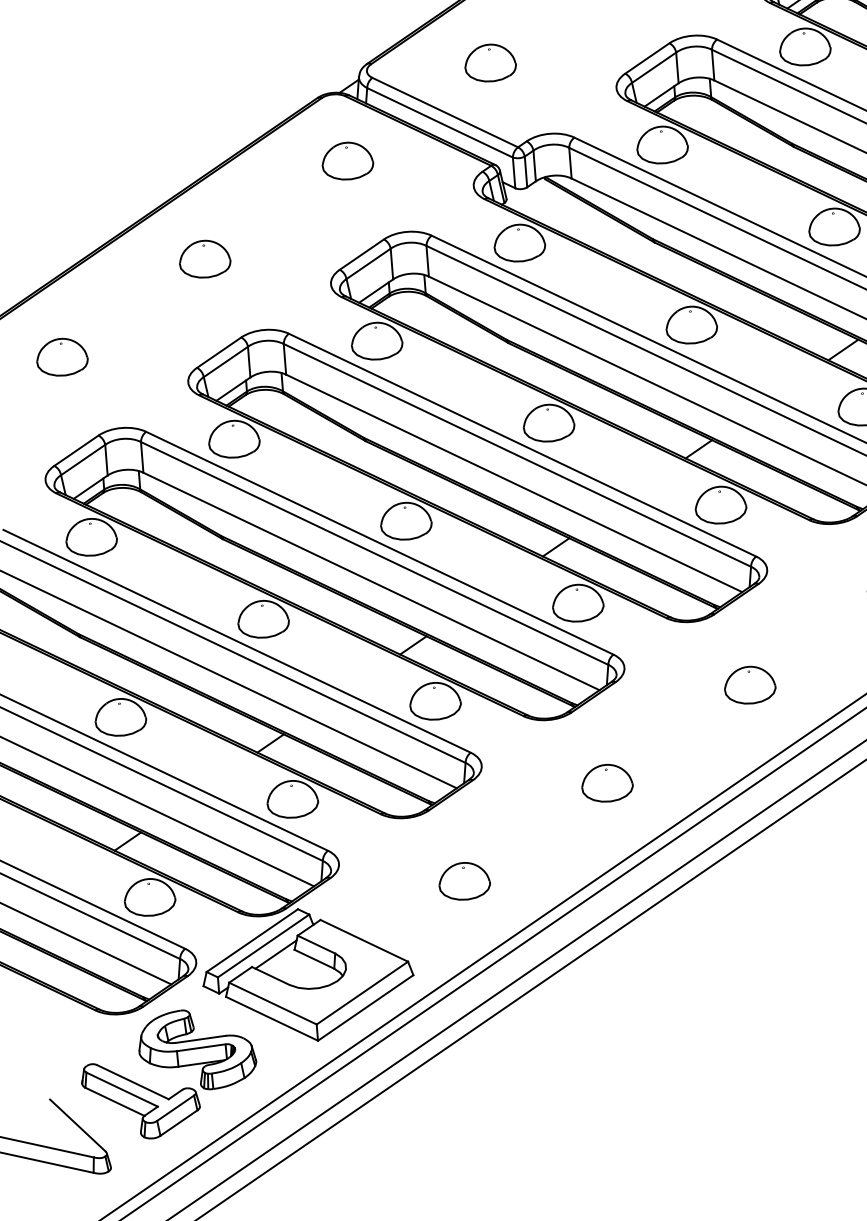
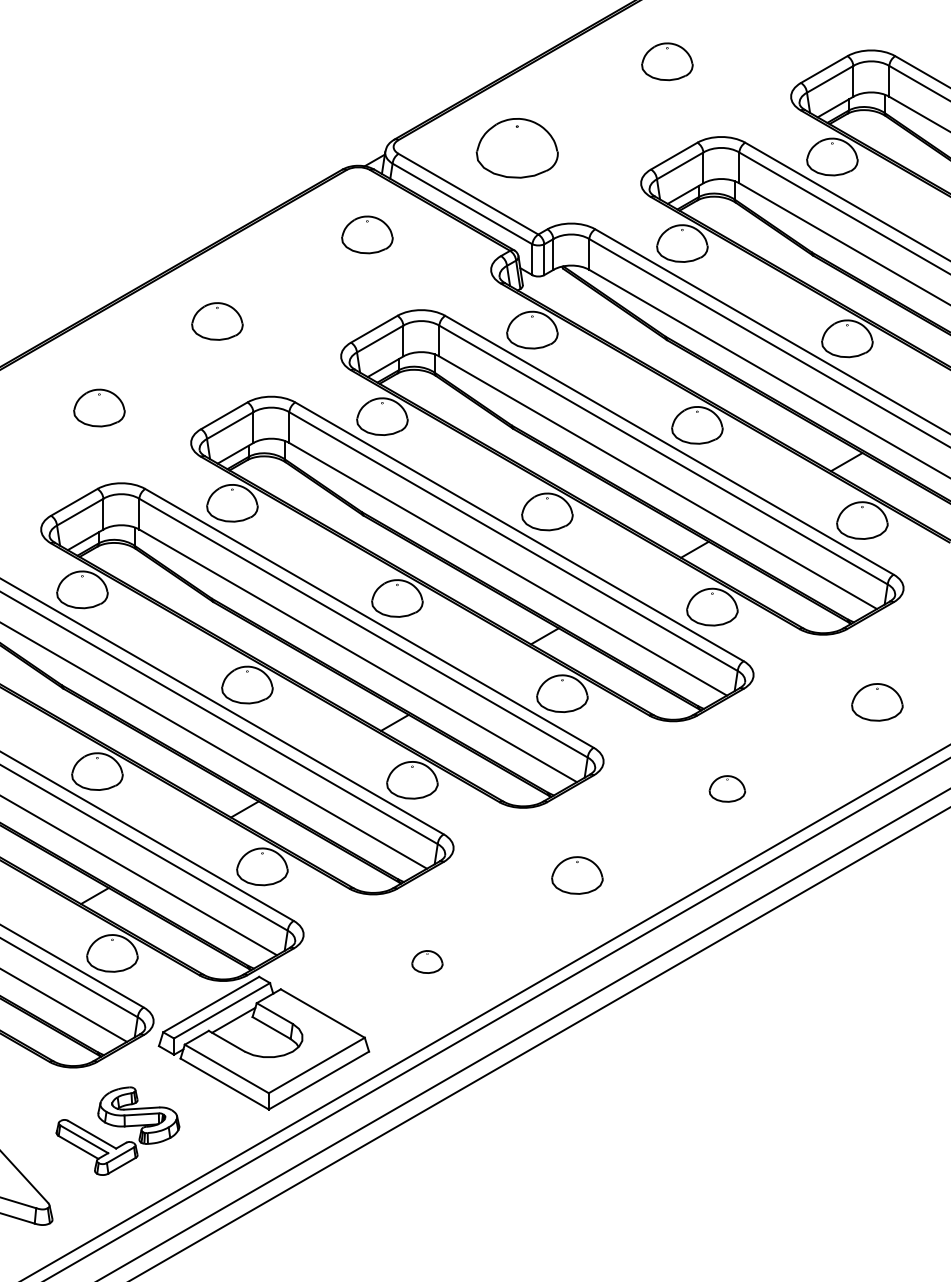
part: (490, 63) -> (517, 148), size x1.6
part: (62, 356) -> (99, 407), moved
part: (750, 684) -> (727, 788), size x0.7
part: (464, 880) -> (427, 961), size x0.6
part: (168, 1073) -> (117, 1130), size x0.7

